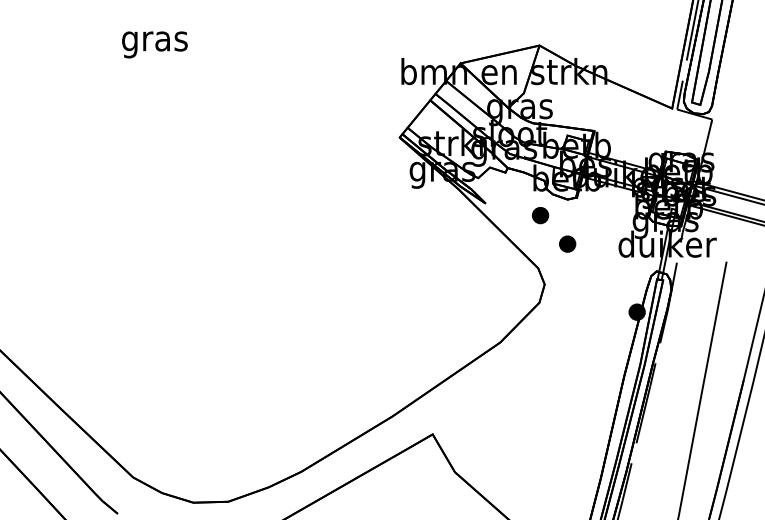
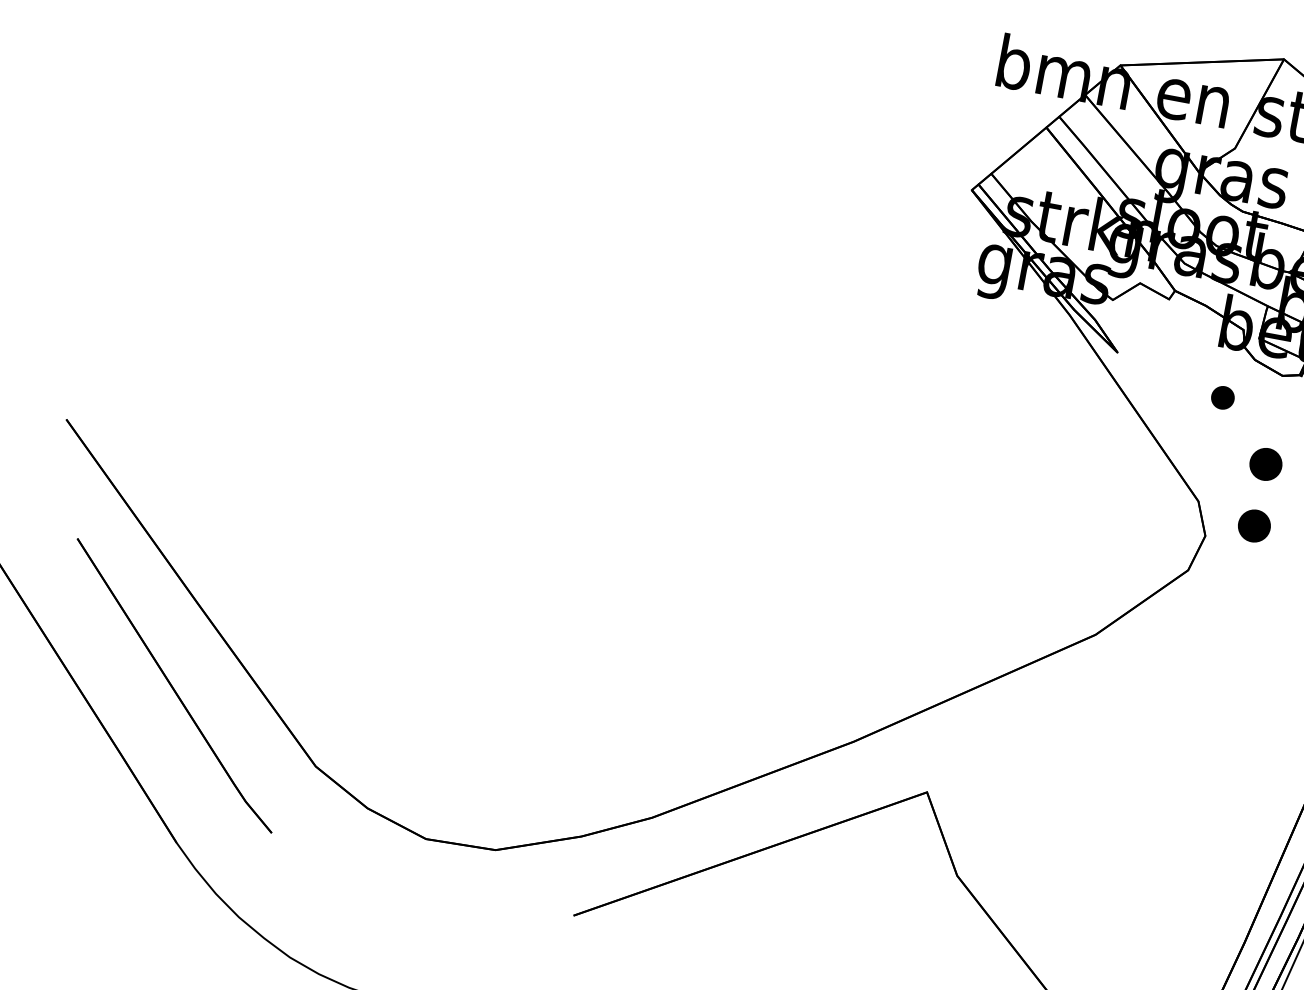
part: (540, 215) -> (1222, 397), size x0.7
part: (567, 274) -> (1254, 524), added

